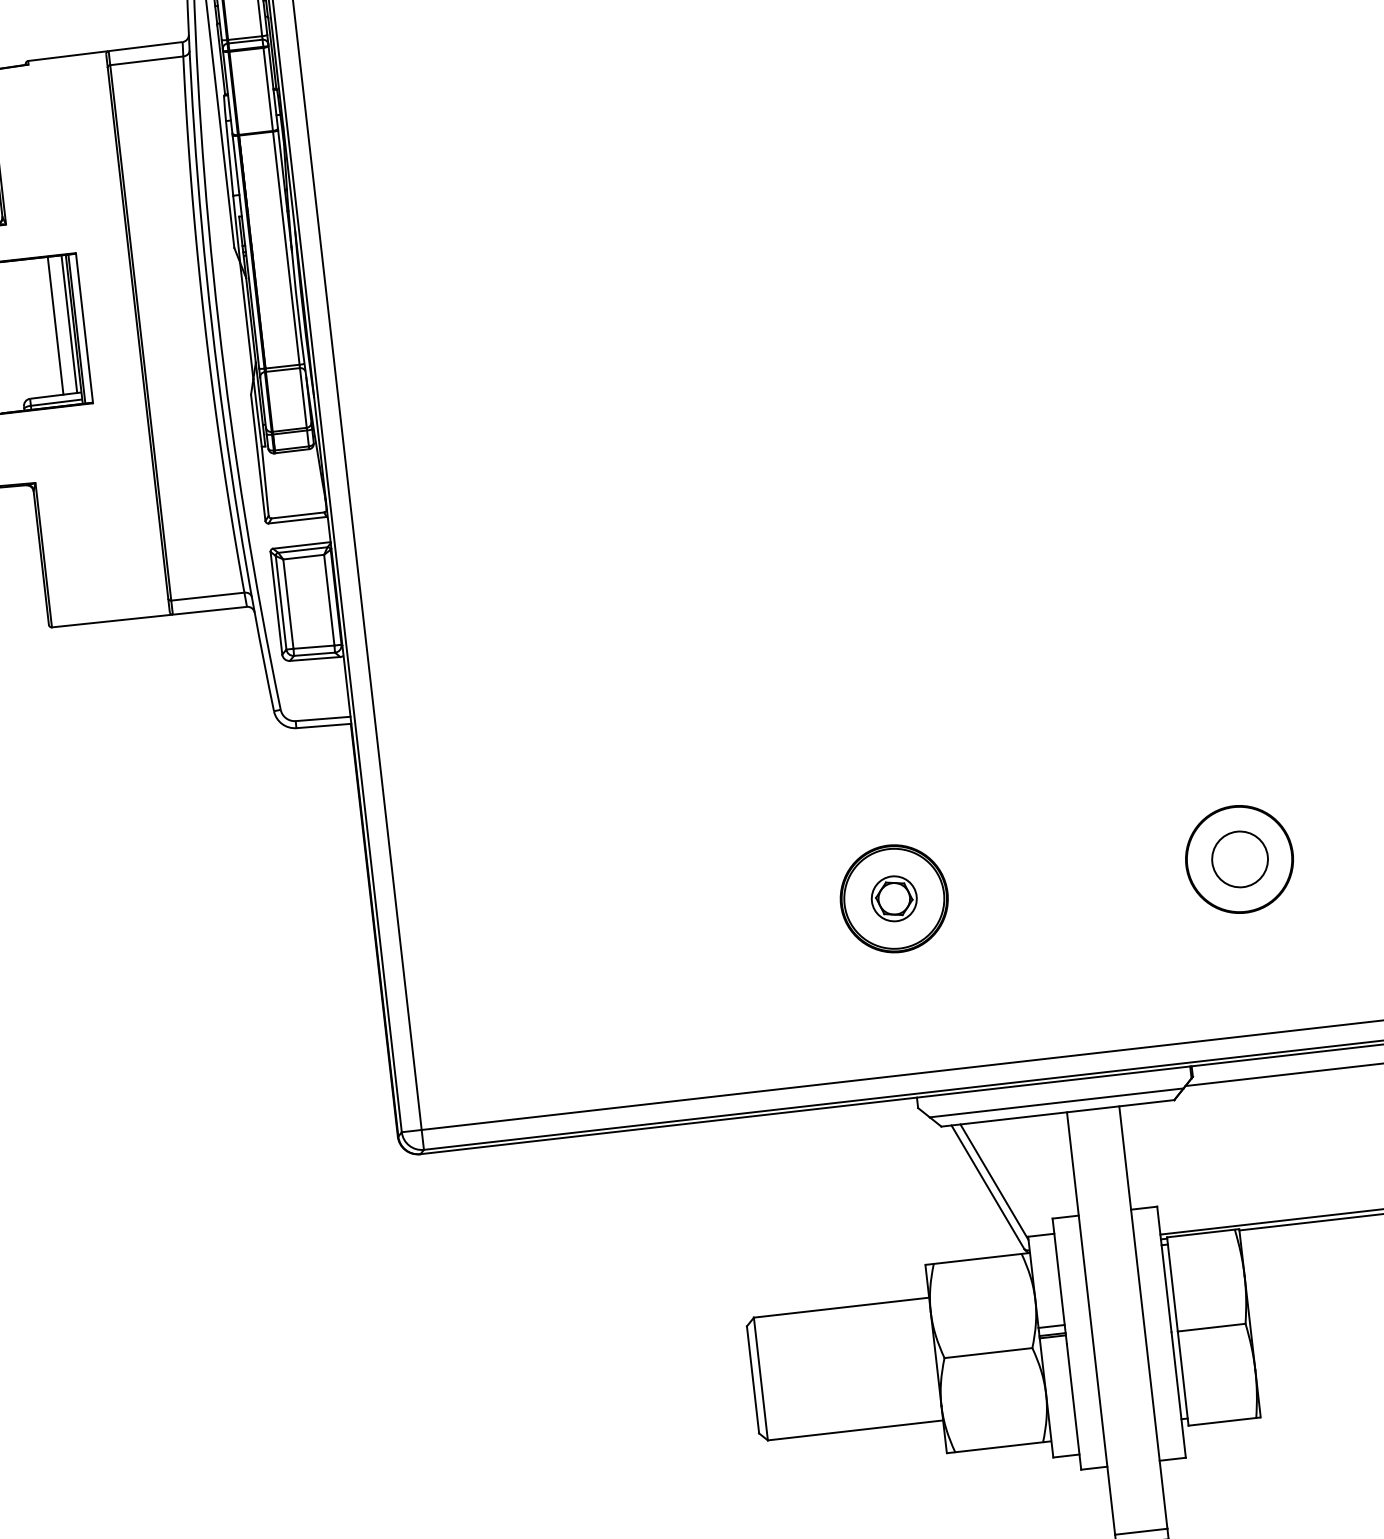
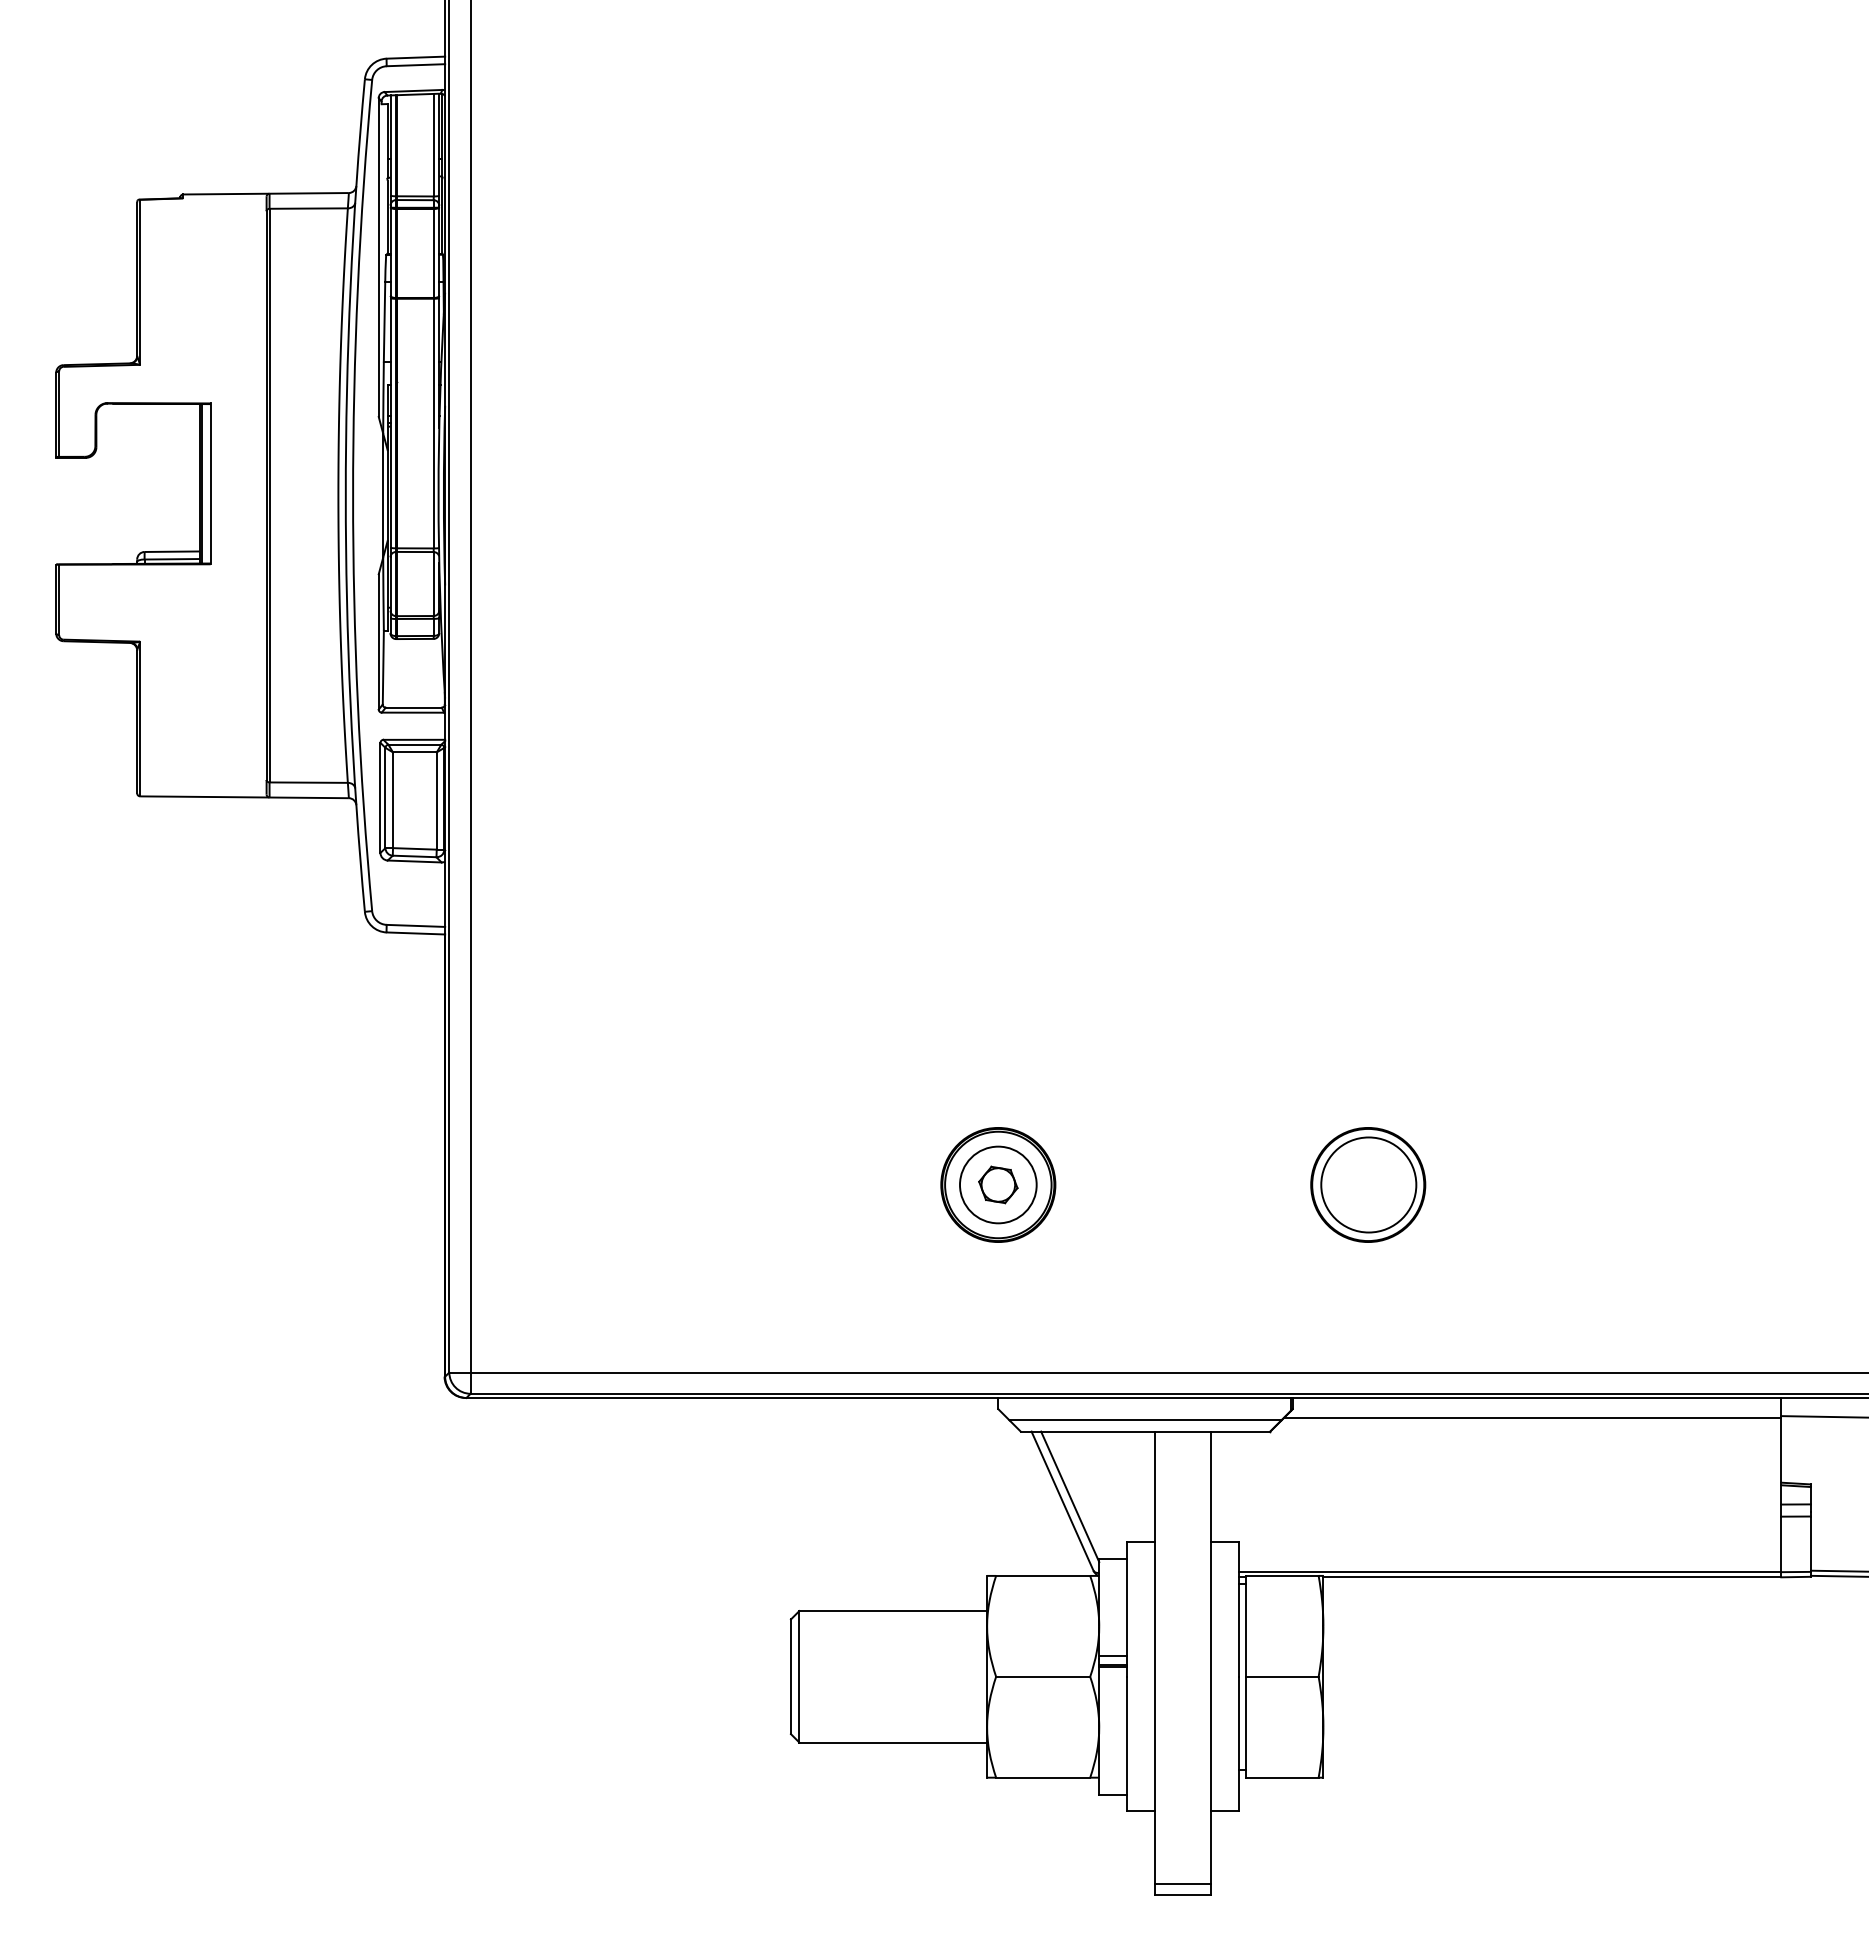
line: (69, 323) -> (195, 477), removed
line: (55, 325) -> (180, 477), removed
circle: (1239, 859) -> (1368, 1184), size x1.6
circle: (894, 898) -> (998, 1184), size x1.6

